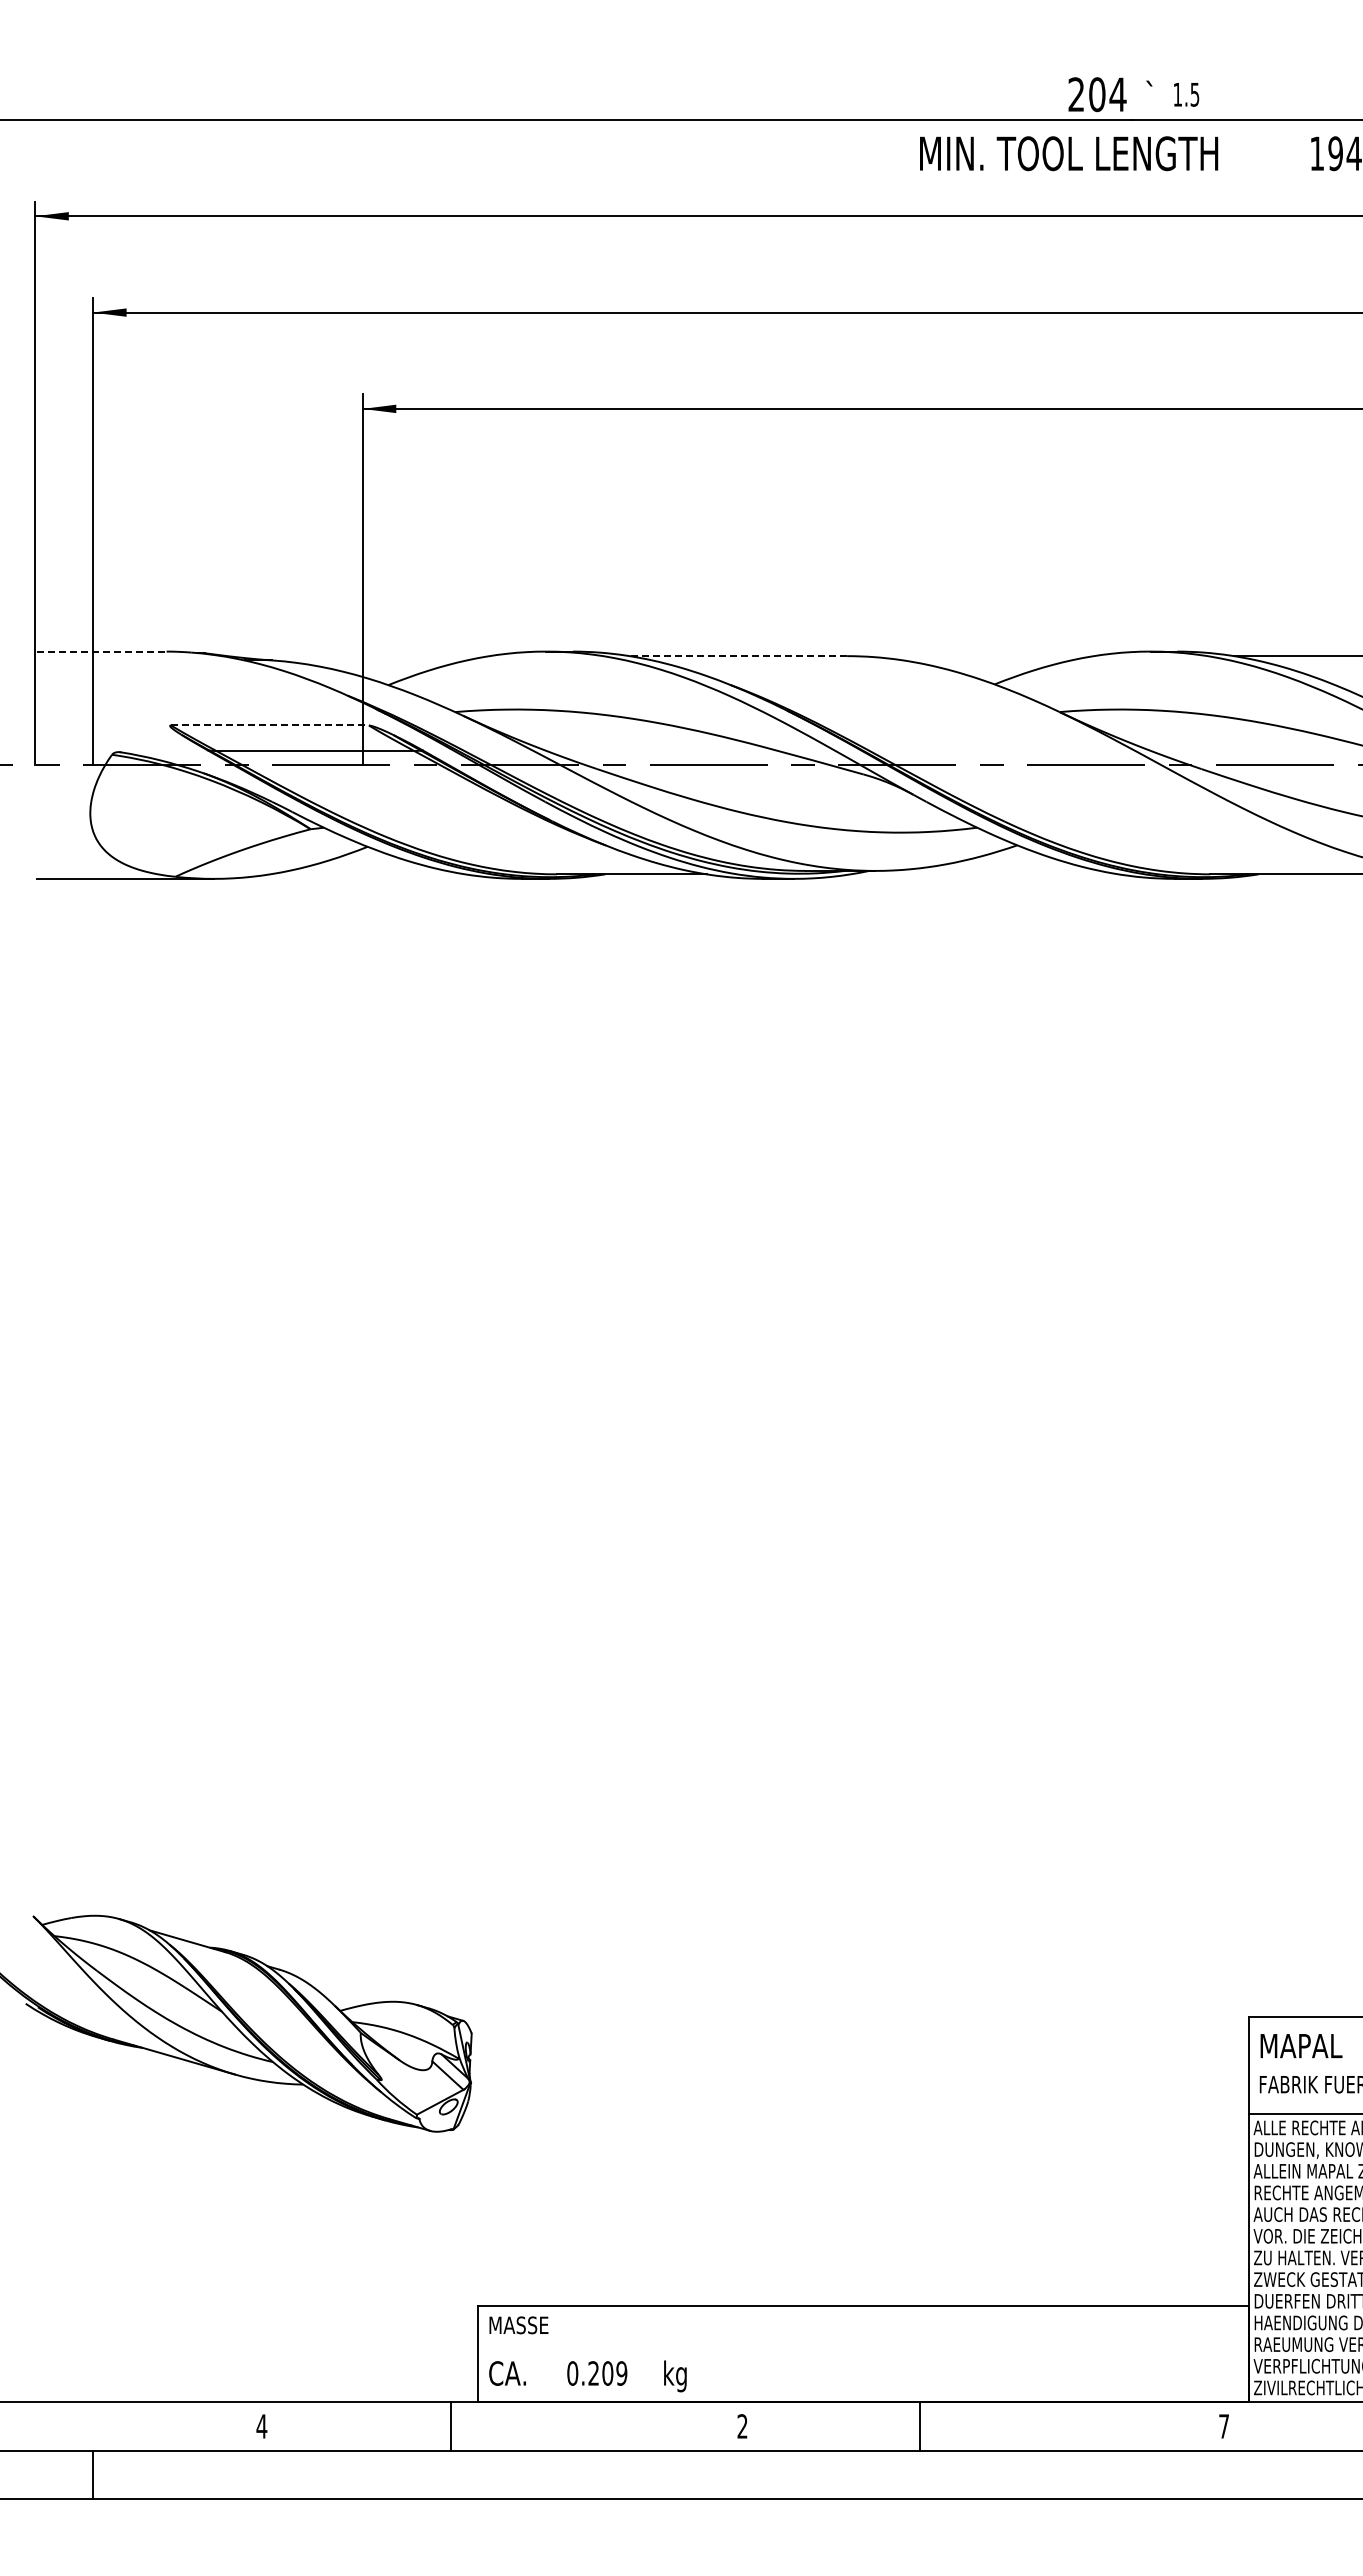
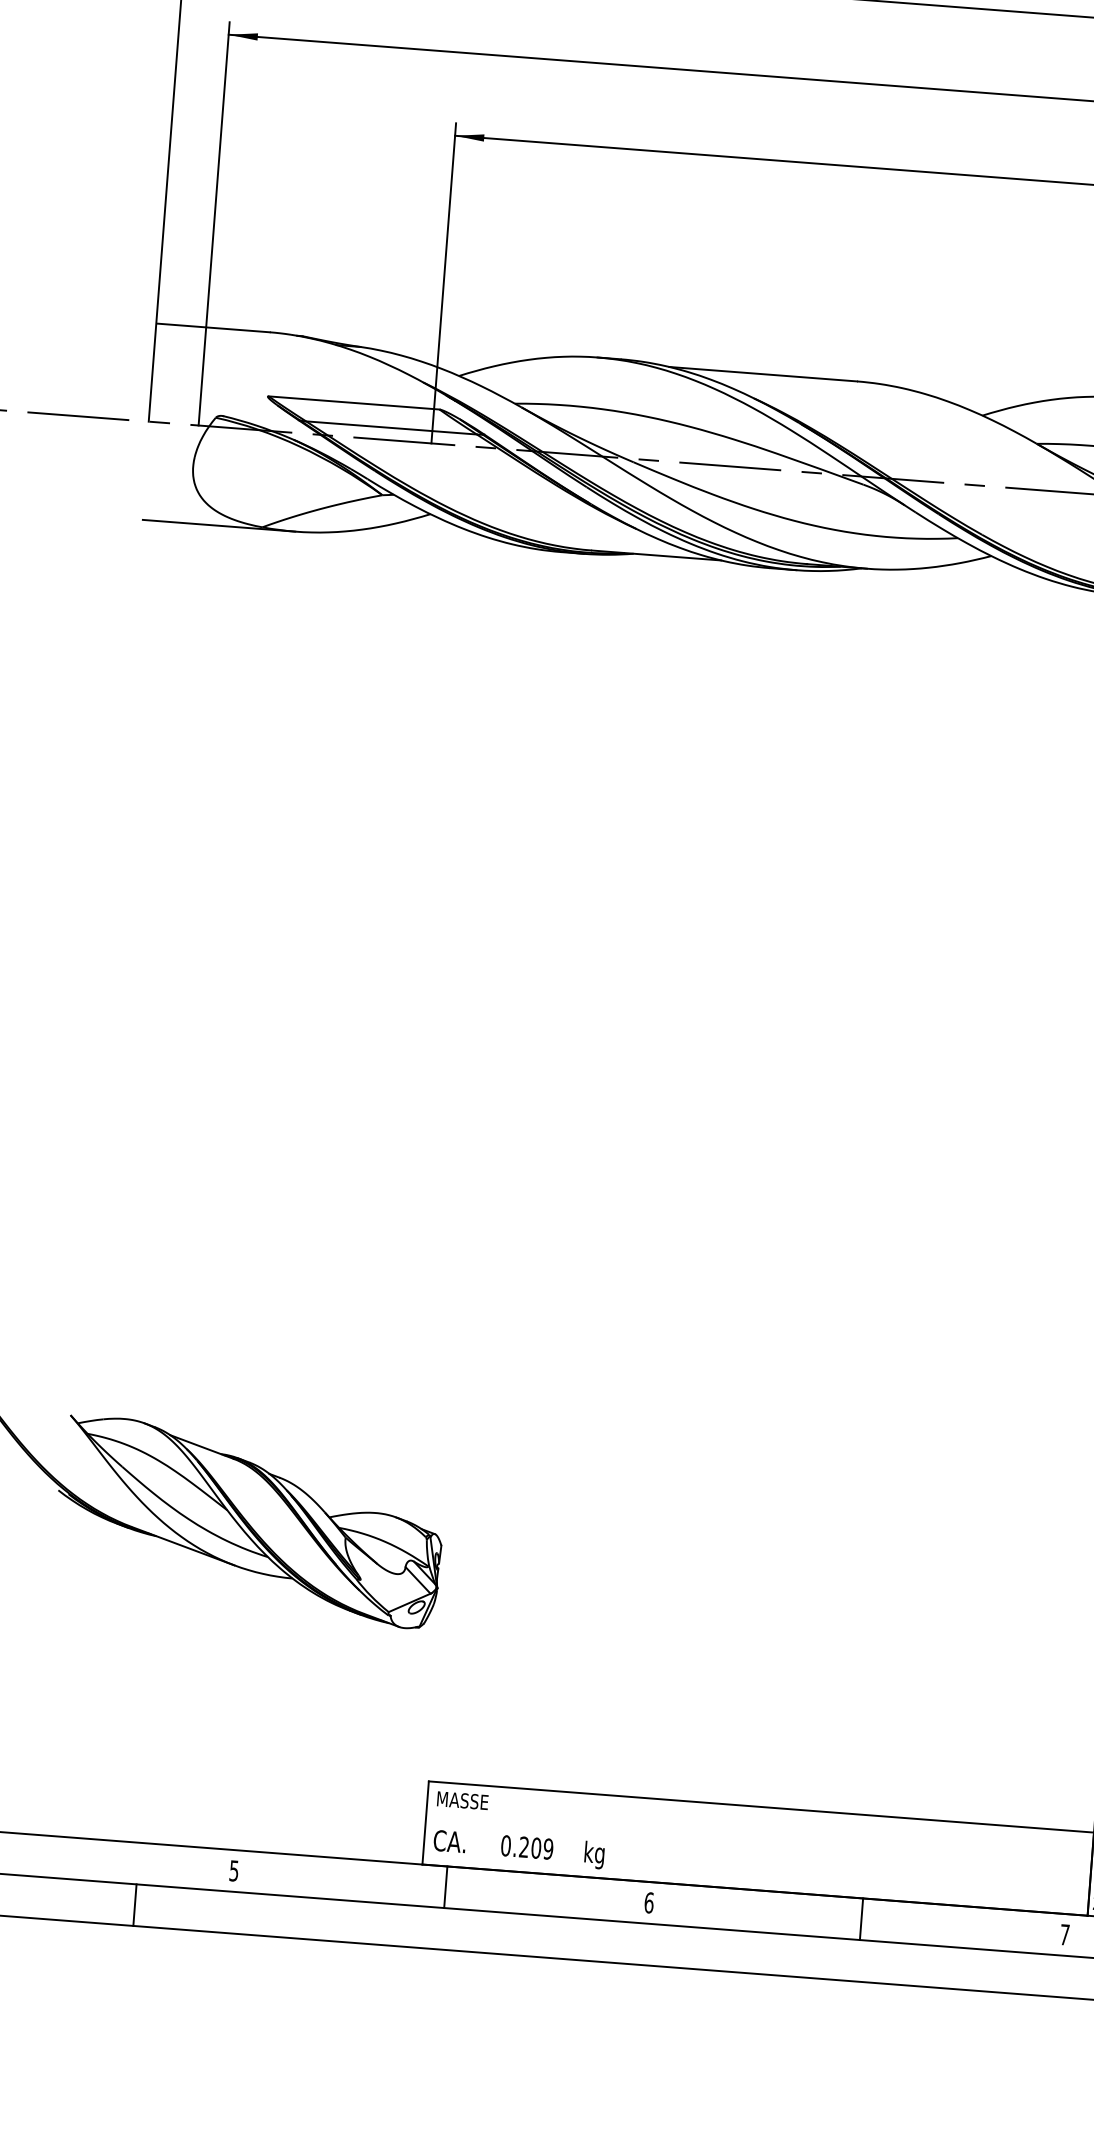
line: (101, 651) -> (213, 327), dashed -> solid
line: (738, 656) -> (763, 374), dashed -> solid
line: (270, 725) -> (354, 402), dashed -> solid
text: (261, 2426) -> (233, 1870), 4 -> 5
line: (451, 2426) -> (446, 1887), moved
text: (742, 2426) -> (649, 1902), 2 -> 6
line: (919, 2426) -> (861, 1919), moved
line: (92, 2474) -> (134, 1905), moved

